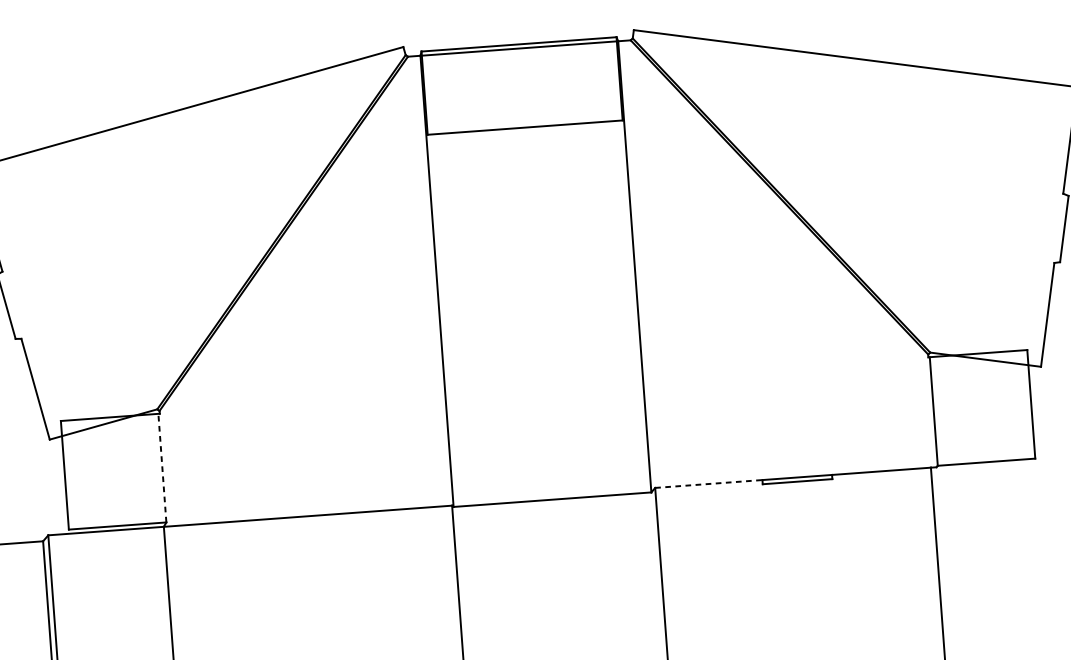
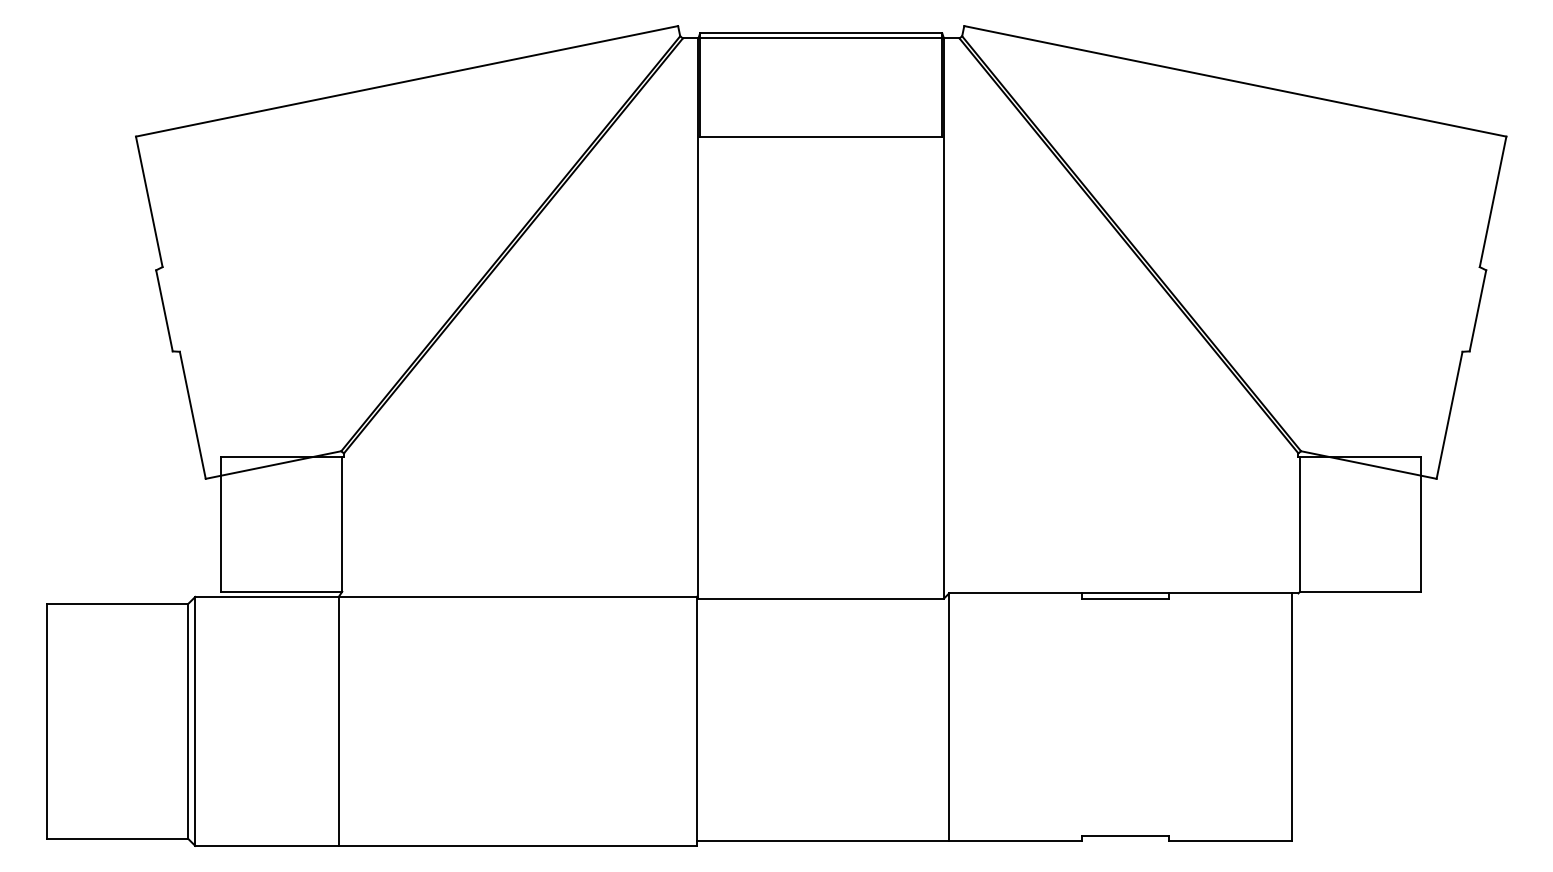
line: (162, 467) -> (342, 523), dashed -> solid
line: (708, 484) -> (1015, 593), dashed -> solid

